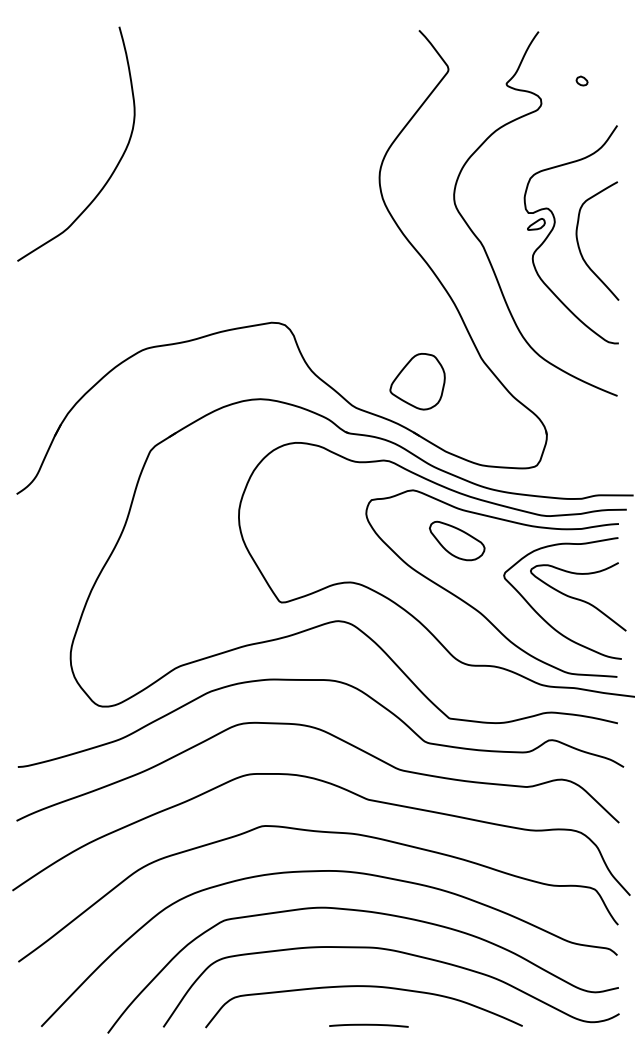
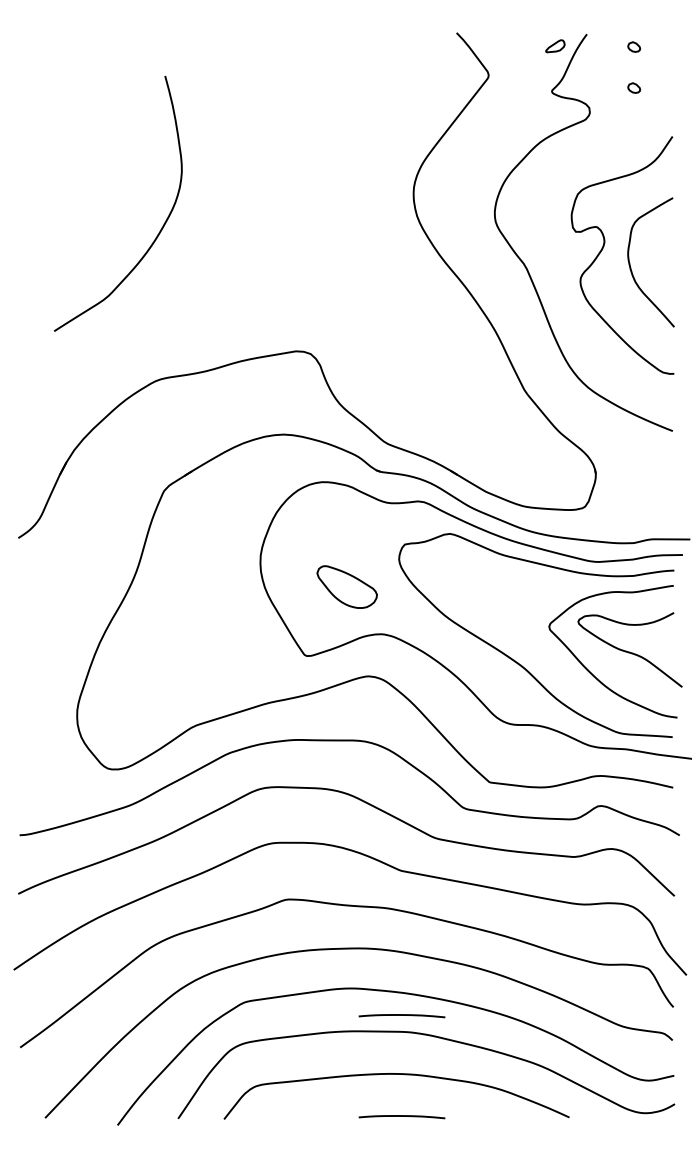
part: (582, 42) -> (634, 46), added
curve: (116, 164) -> (162, 225), moved
part: (536, 224) -> (555, 46), moved
part: (417, 381) -> (454, 415), removed
part: (456, 540) -> (346, 586), moved
curve: (368, 932) -> (401, 1015), added

